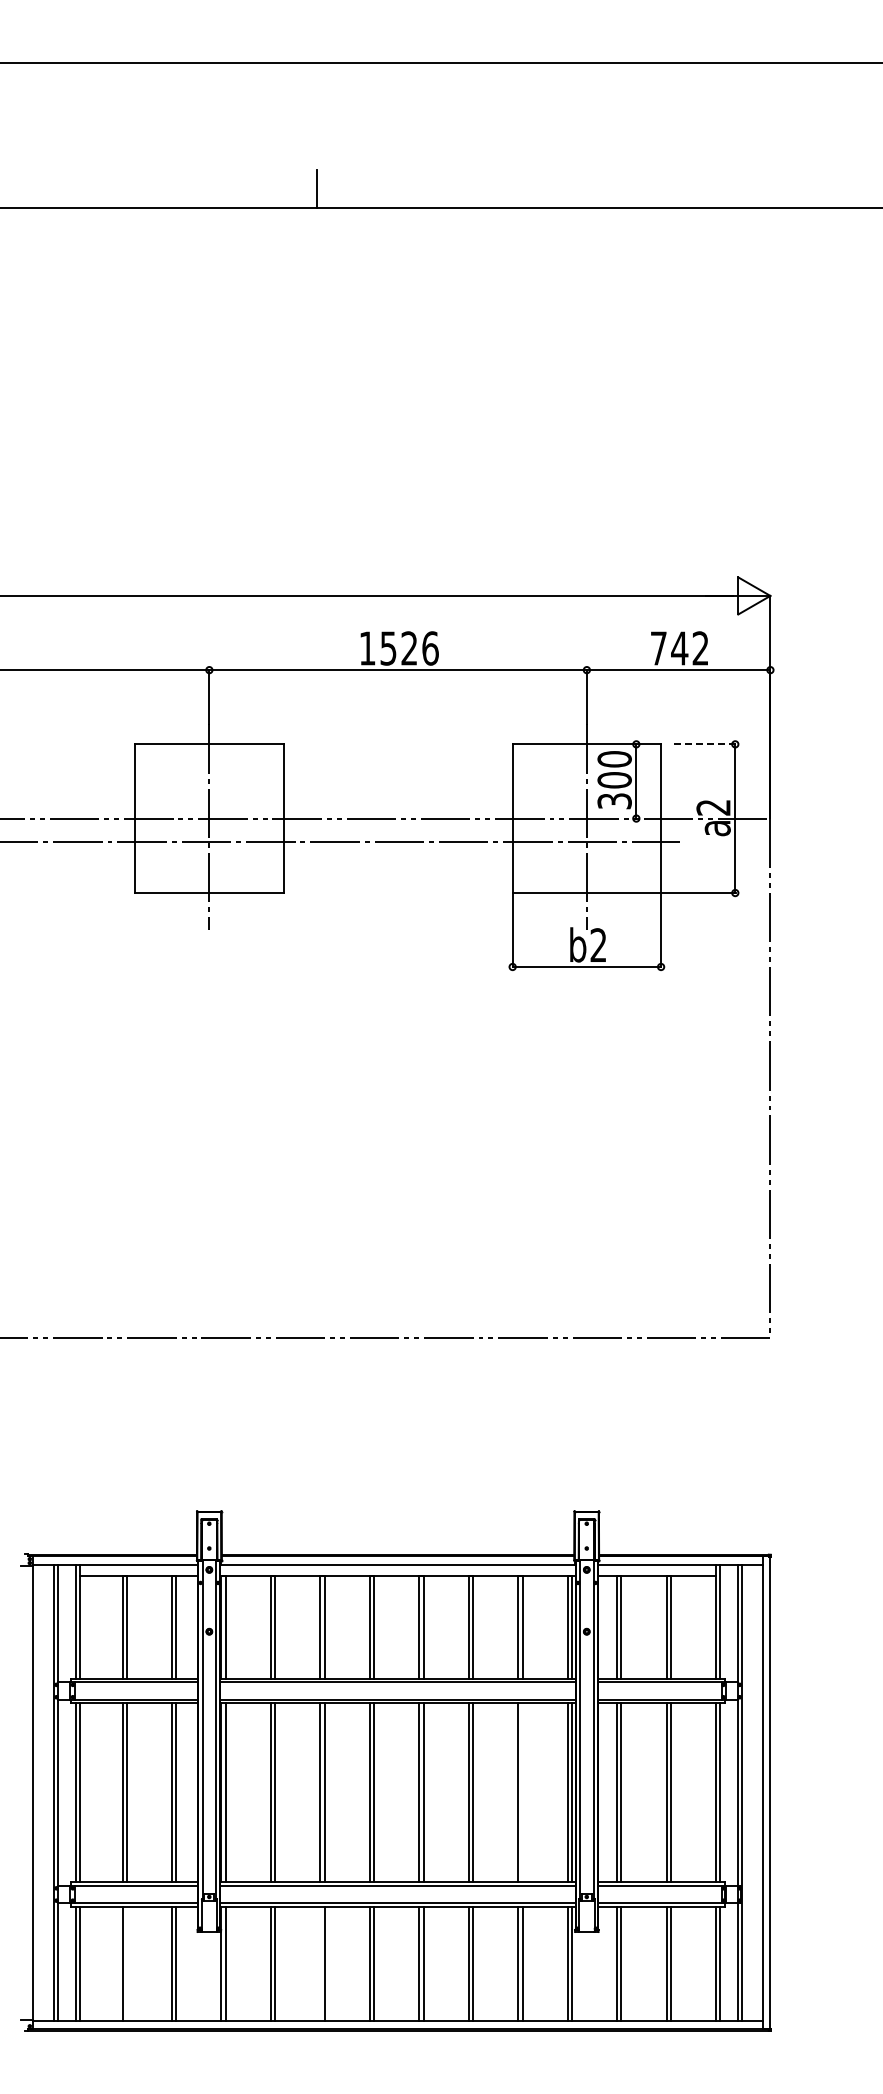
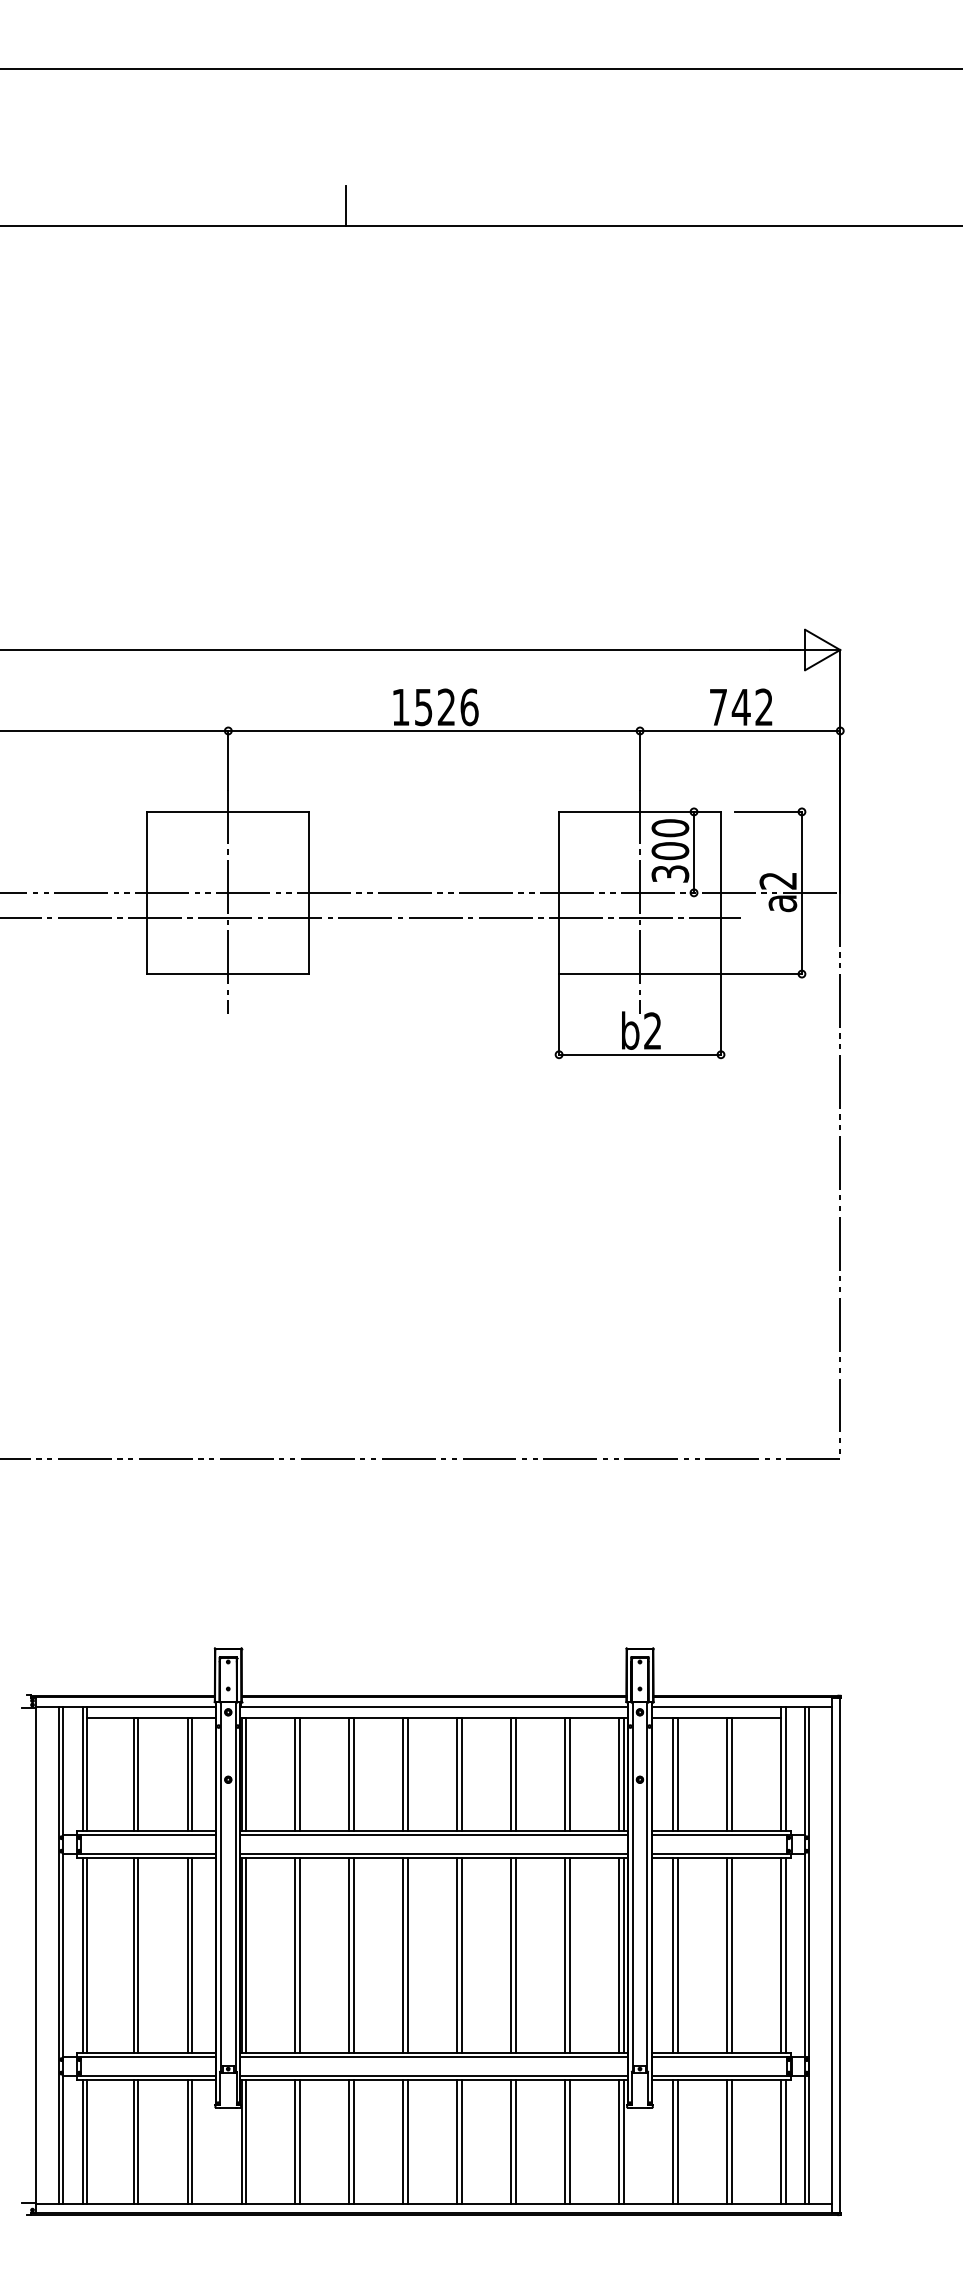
line: (704, 744) -> (768, 812), dashed -> solid
line: (522, 1792) -> (569, 1955), added
line: (126, 1963) -> (137, 2141), added
line: (320, 1963) -> (349, 2141), added

